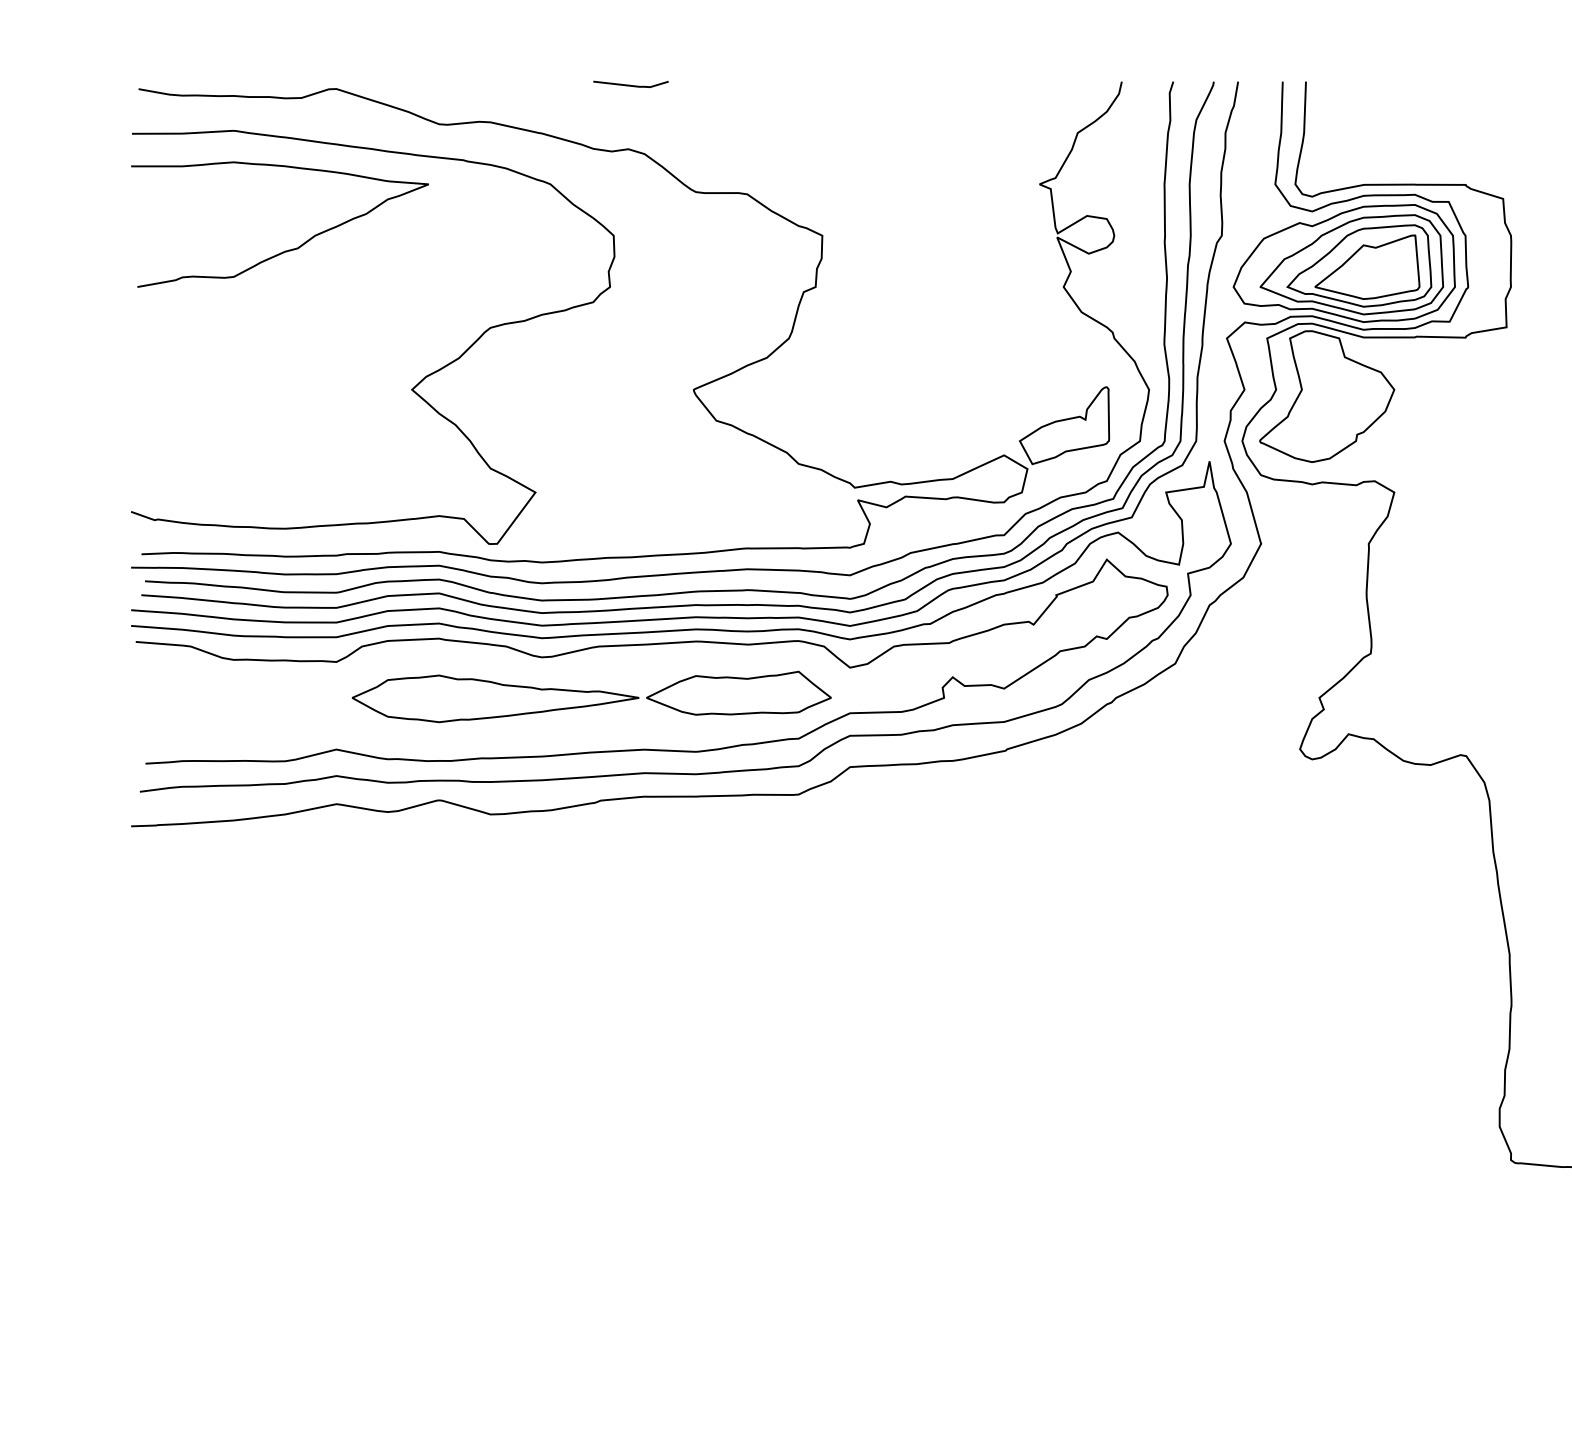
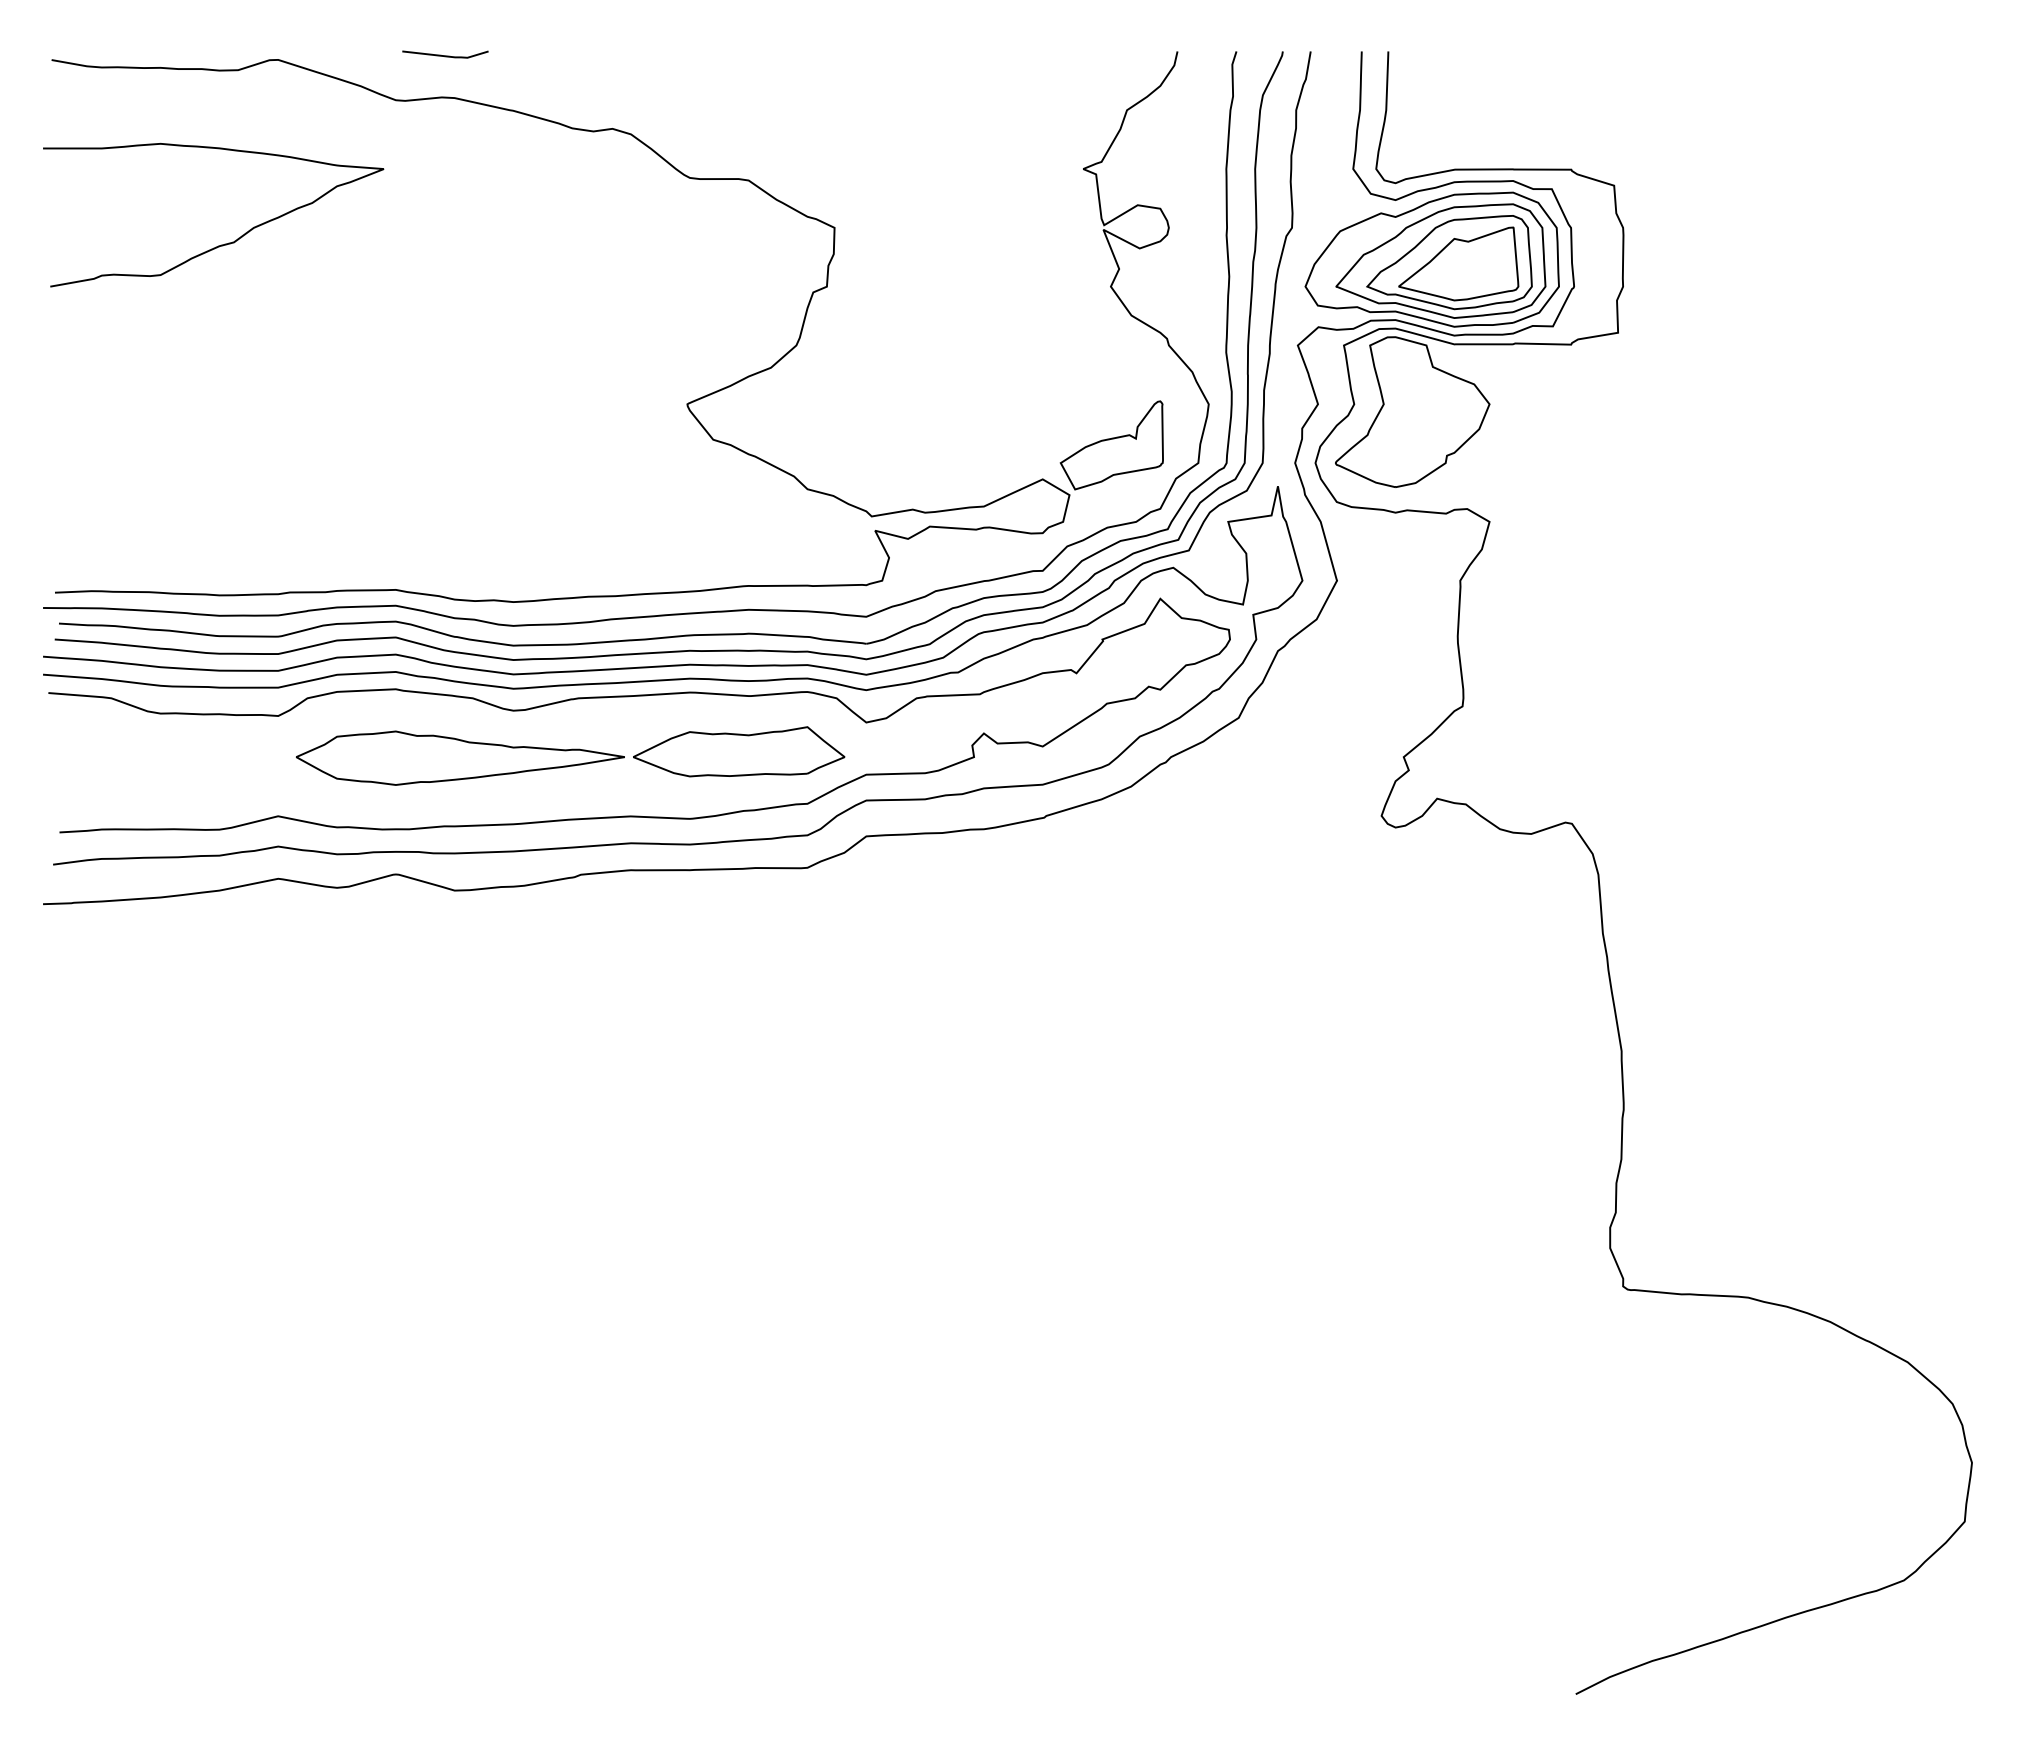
line: (631, 85) -> (445, 55), moved
curve: (418, 382) -> (372, 395), removed

